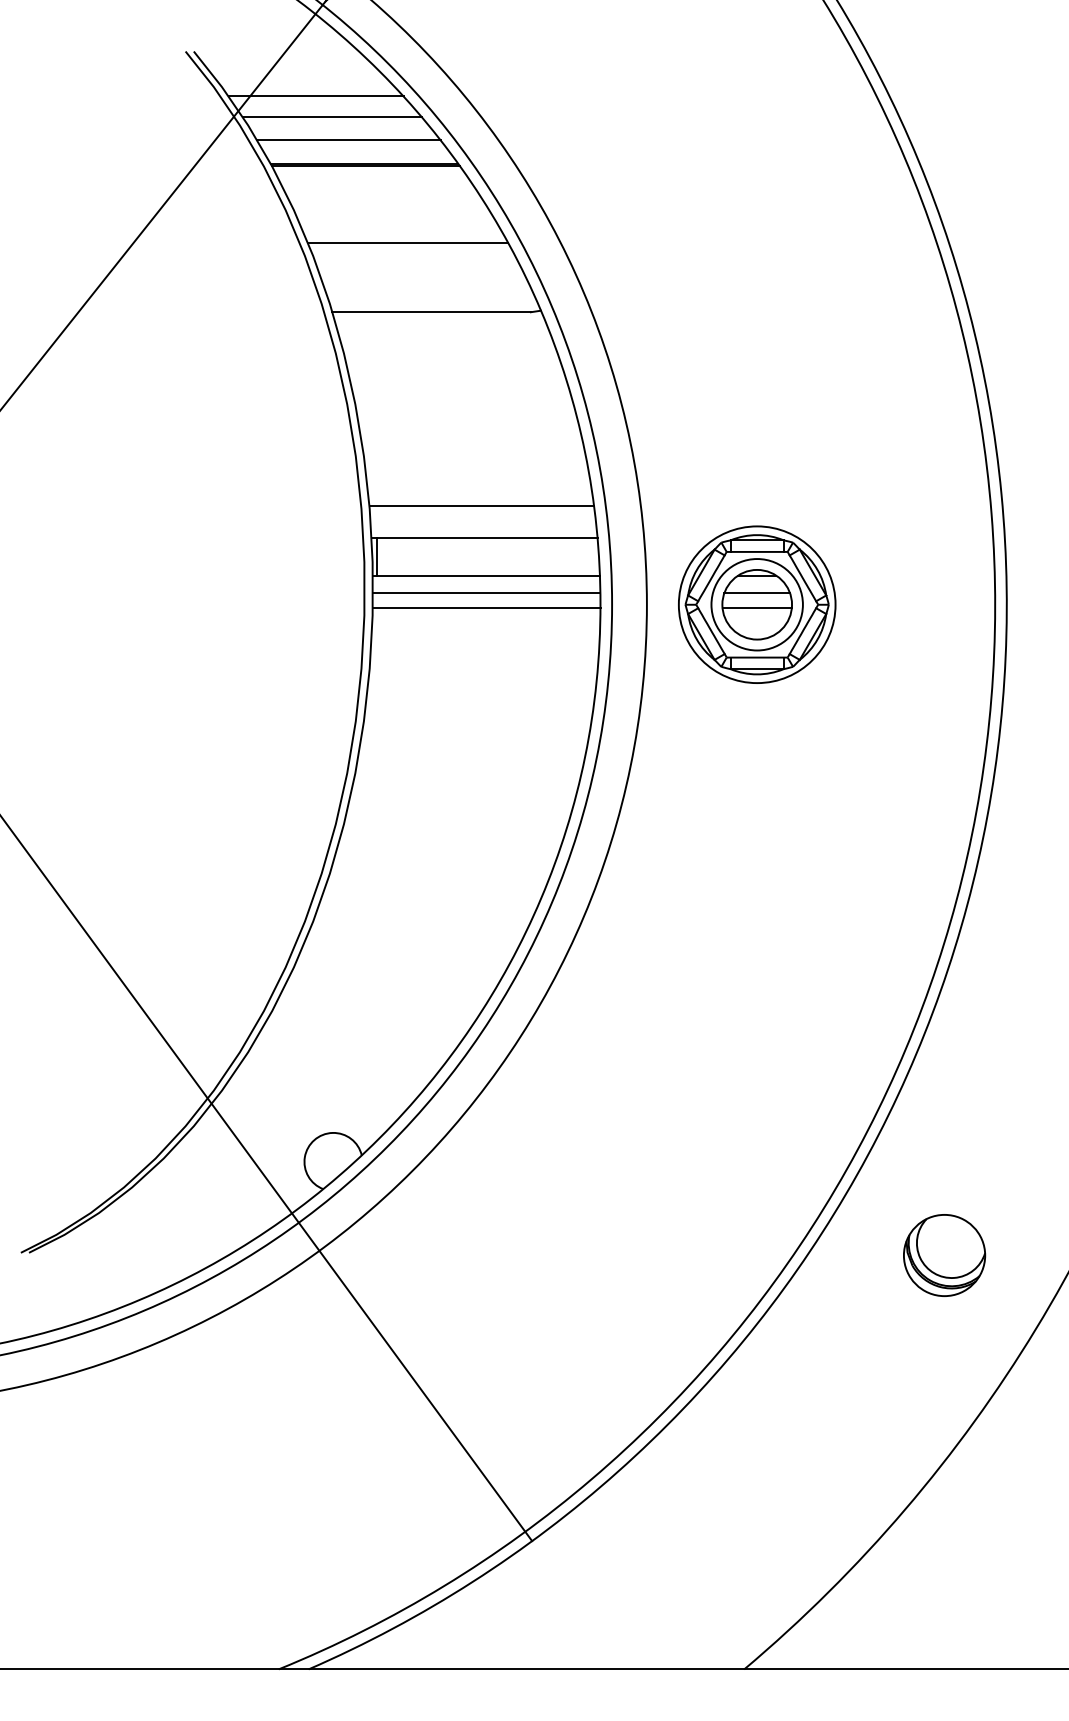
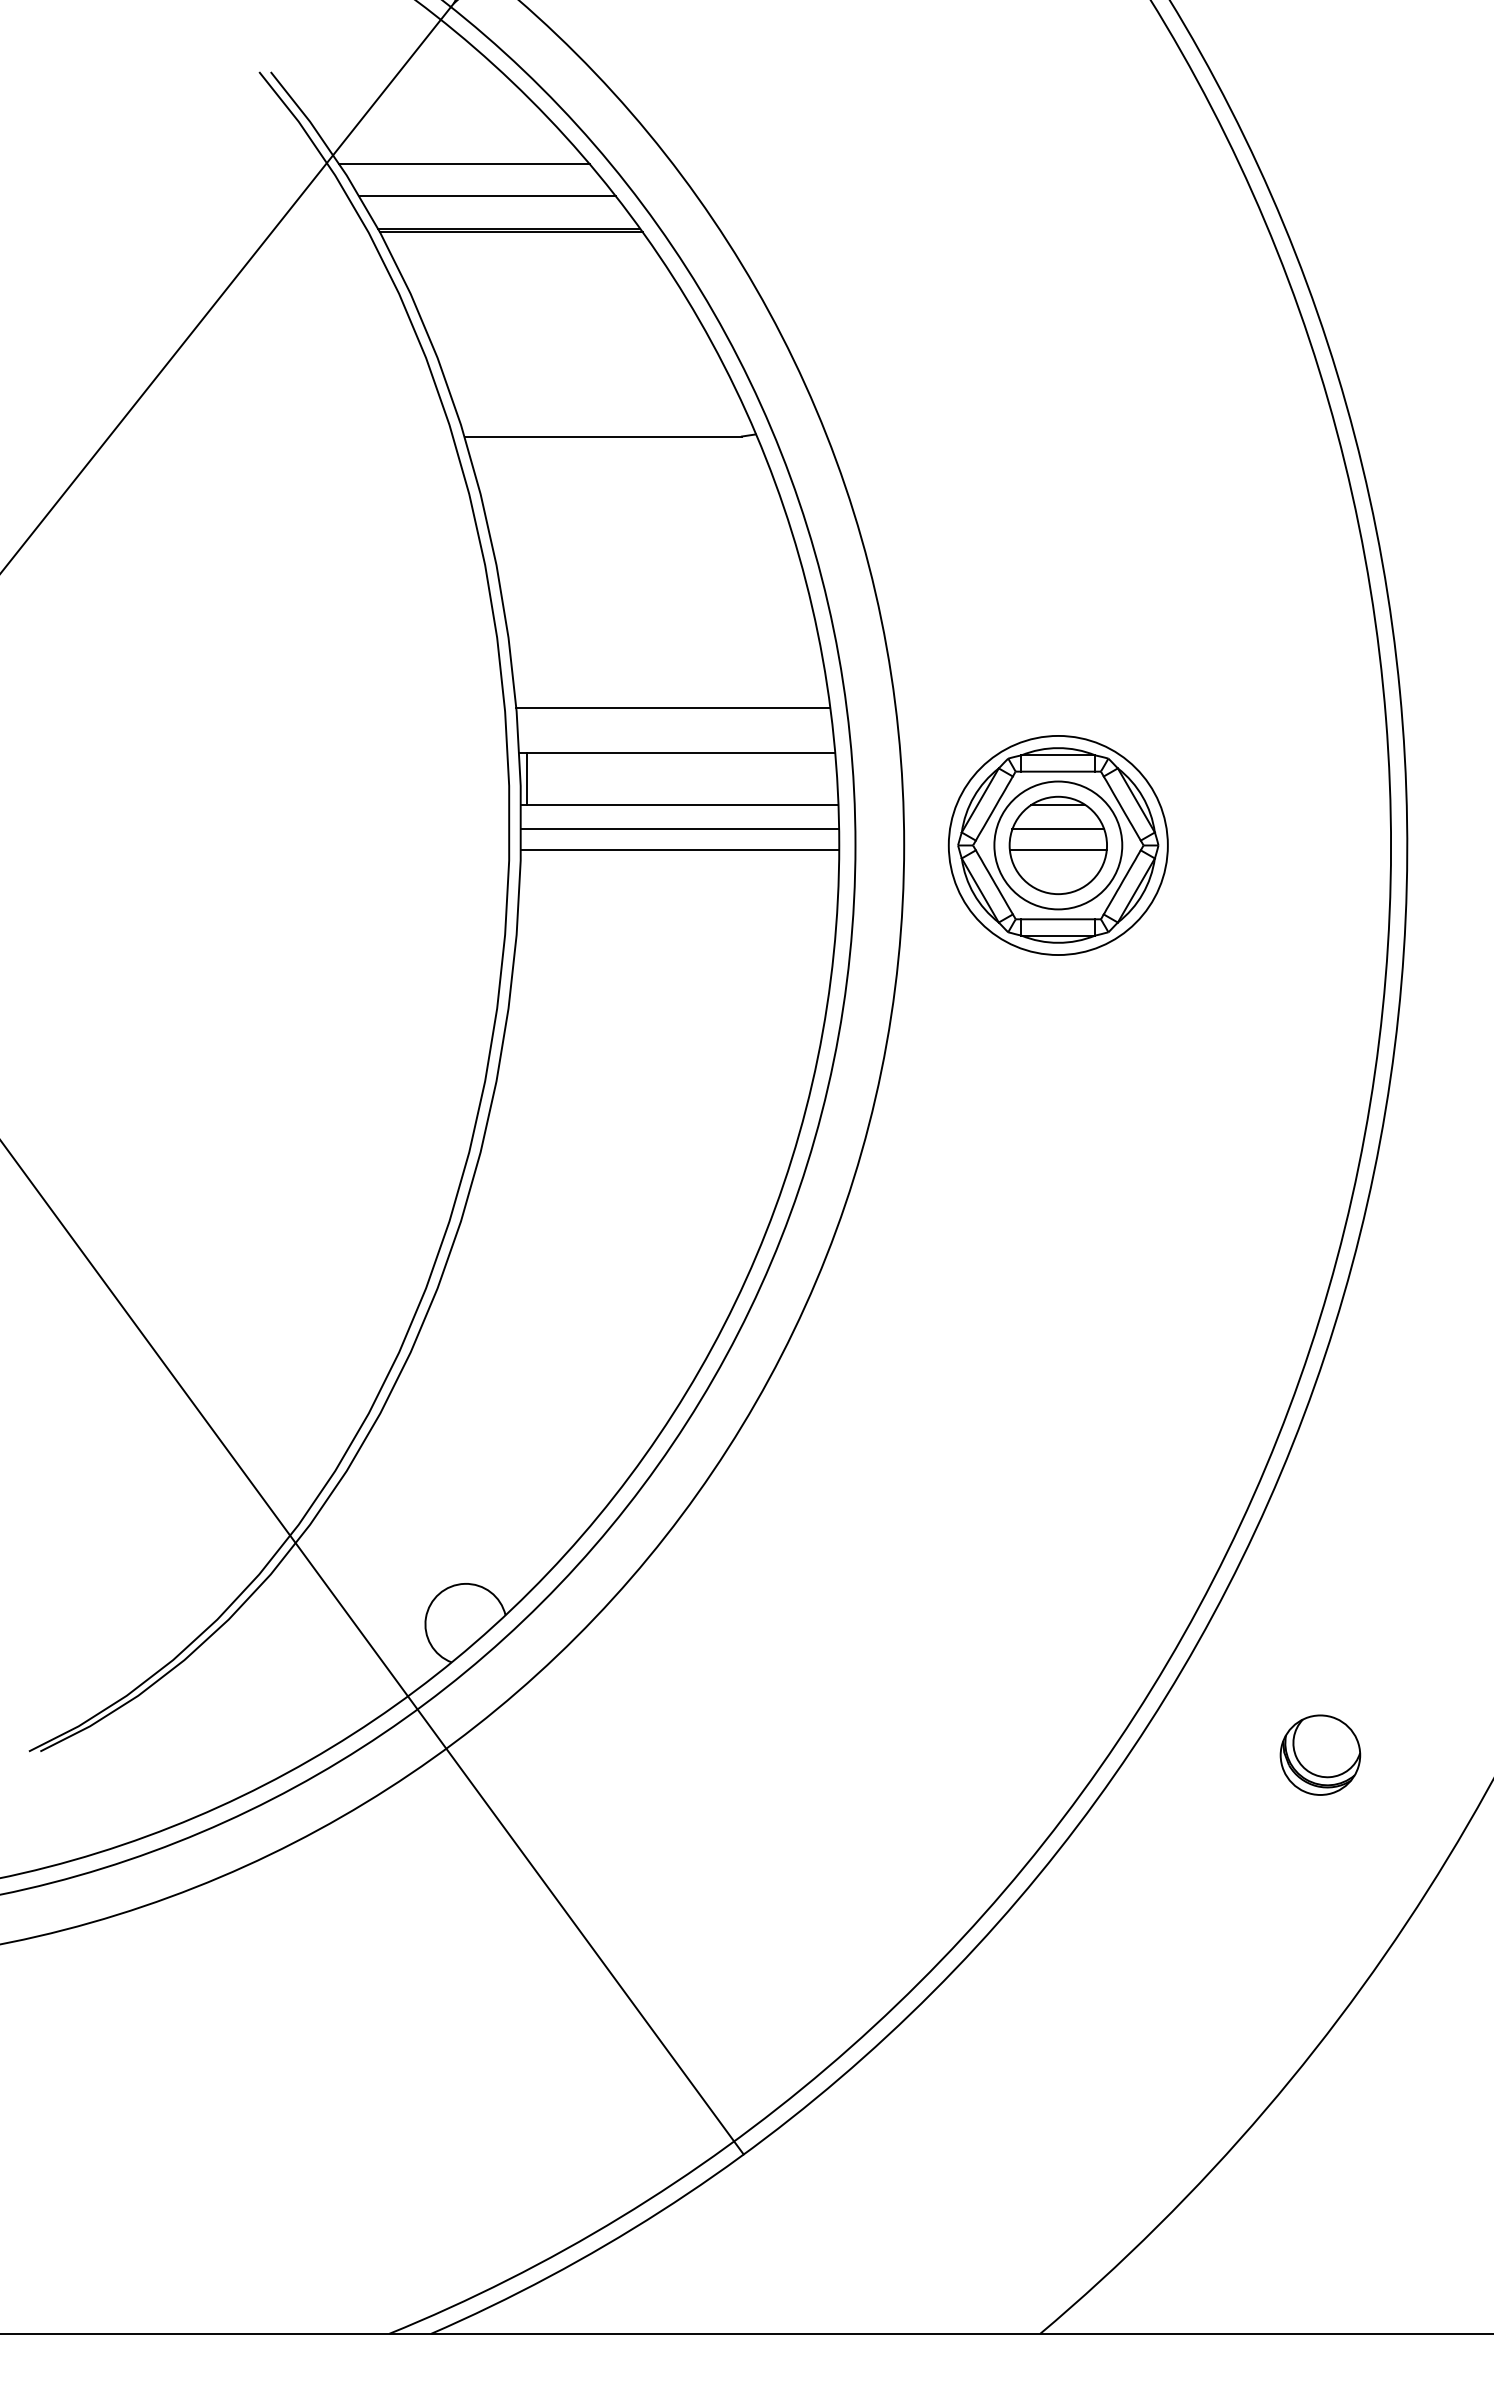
line: (315, 96) -> (440, 134), removed
line: (407, 242) -> (569, 339), removed
part: (944, 1255) -> (1320, 1755), size x0.7

